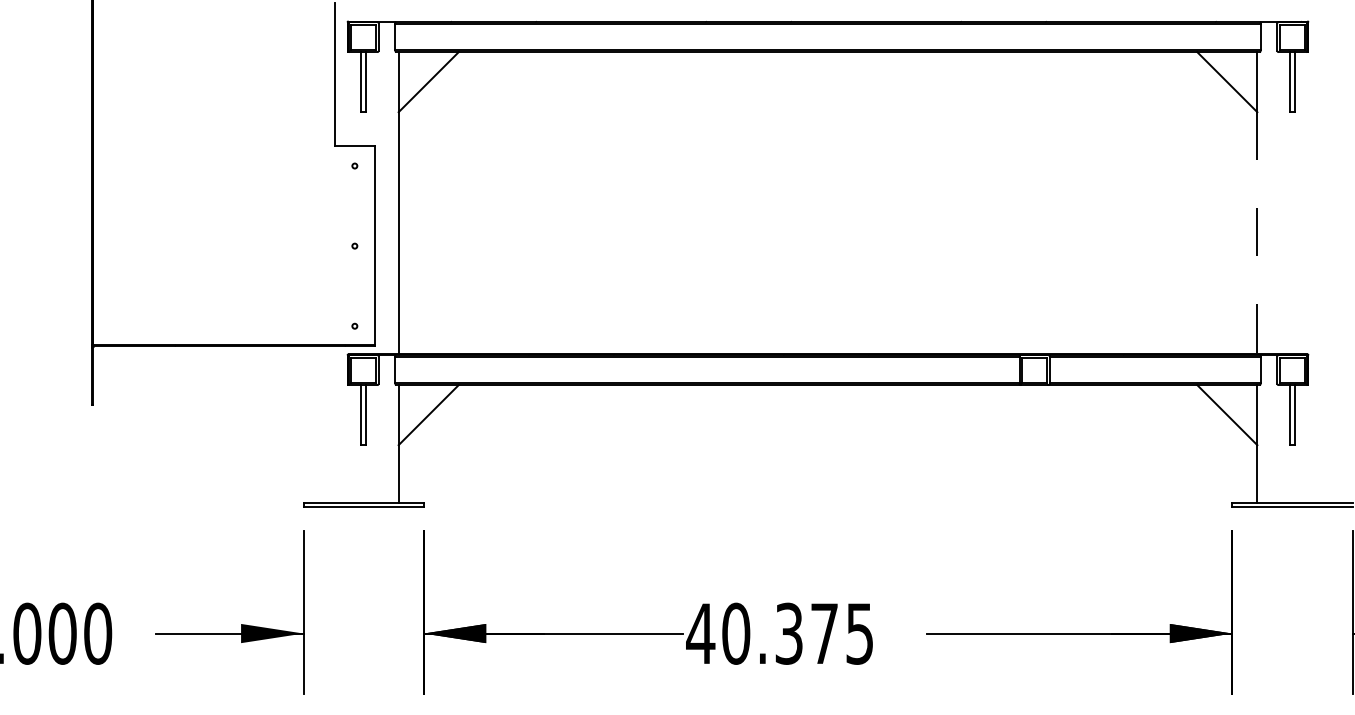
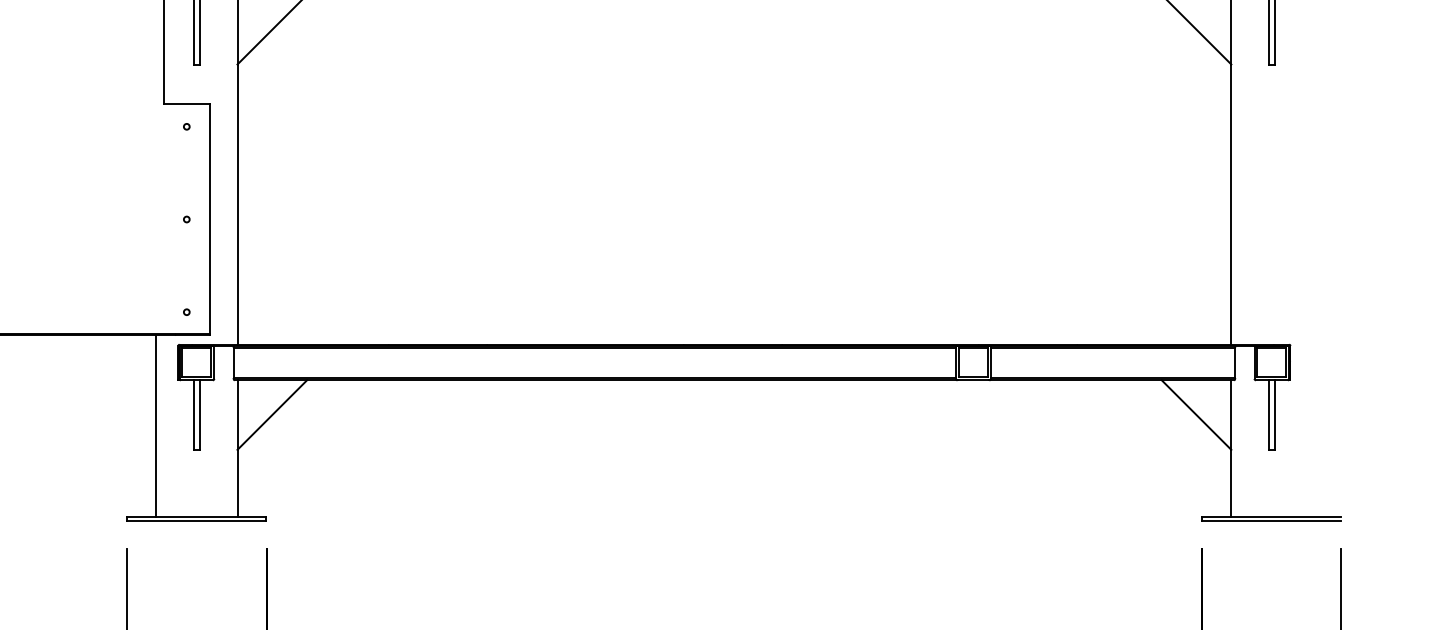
line: (1257, 233) -> (1231, 204), dashed -> solid
line: (328, 424) -> (156, 425), added

